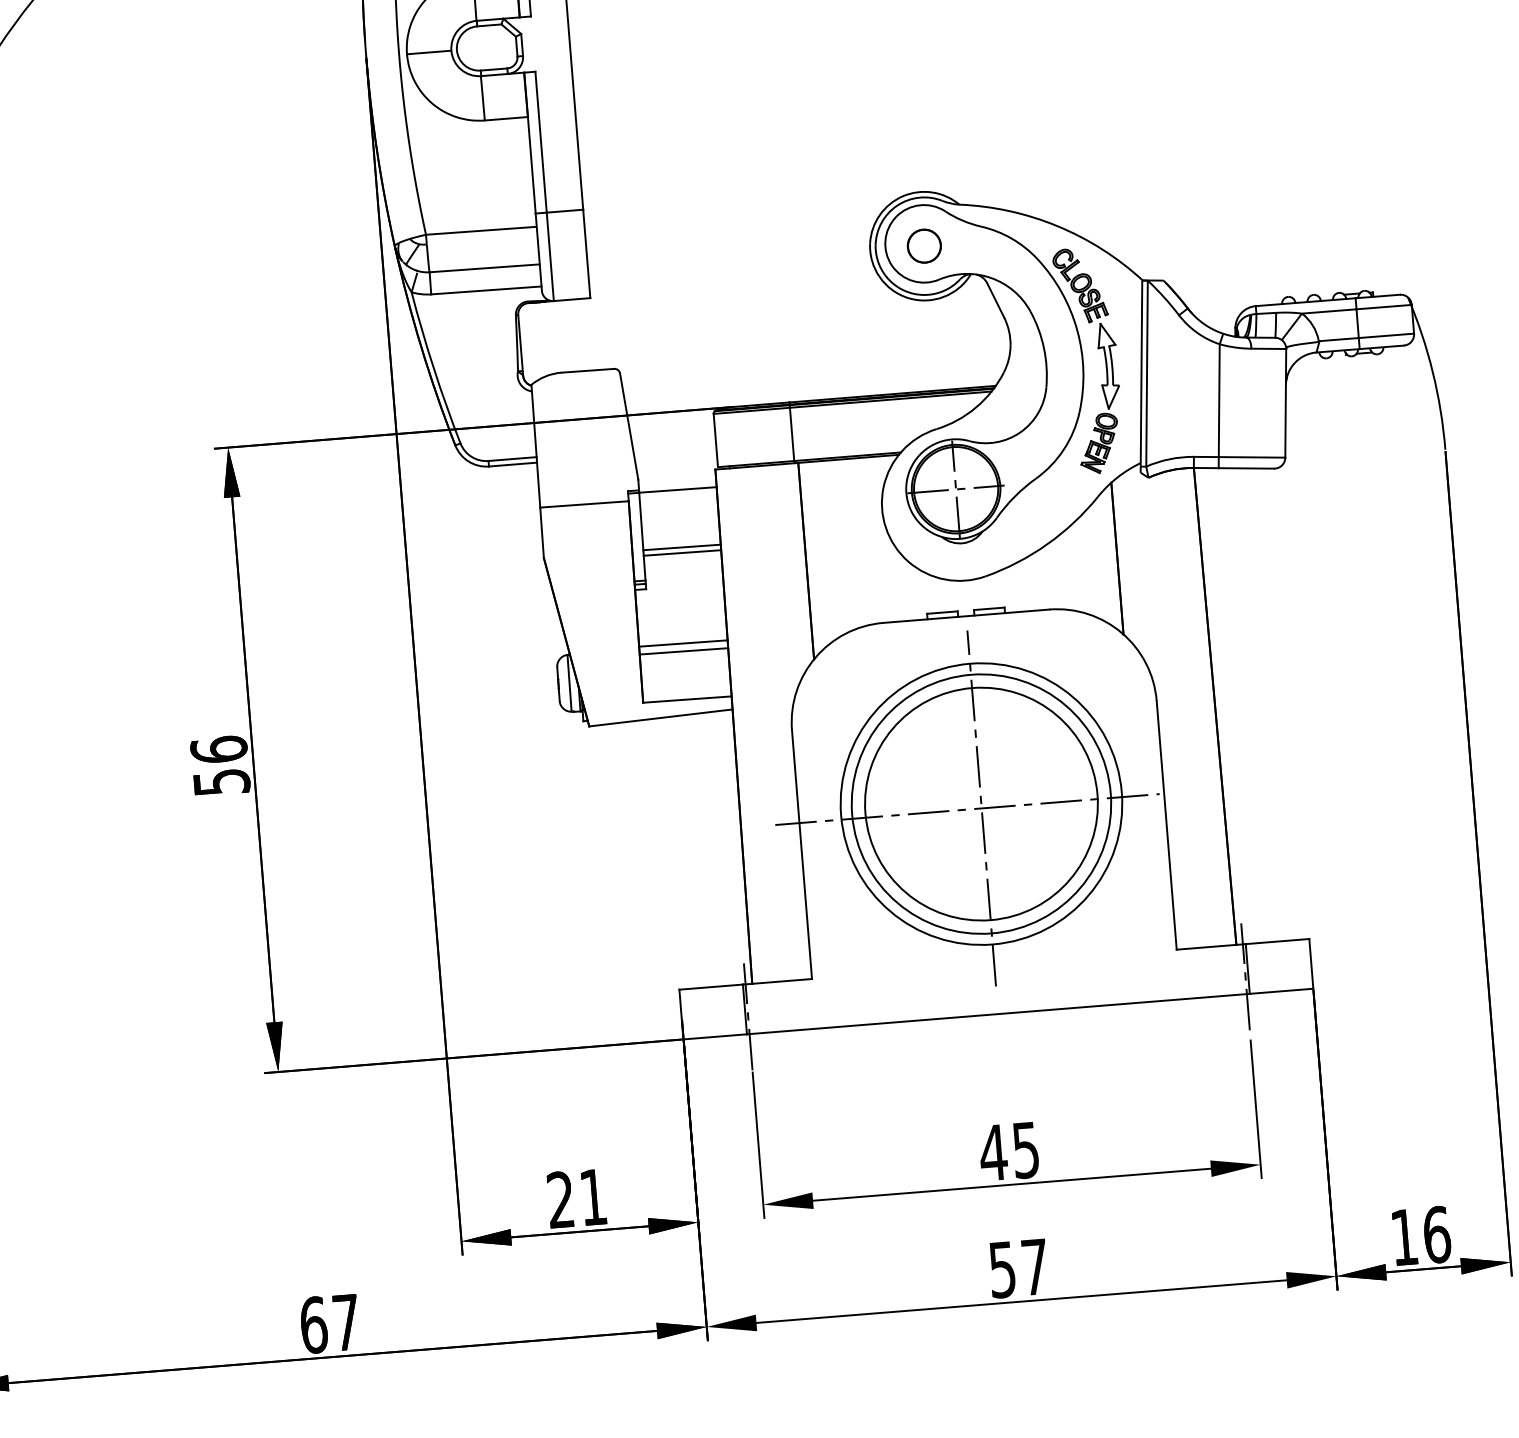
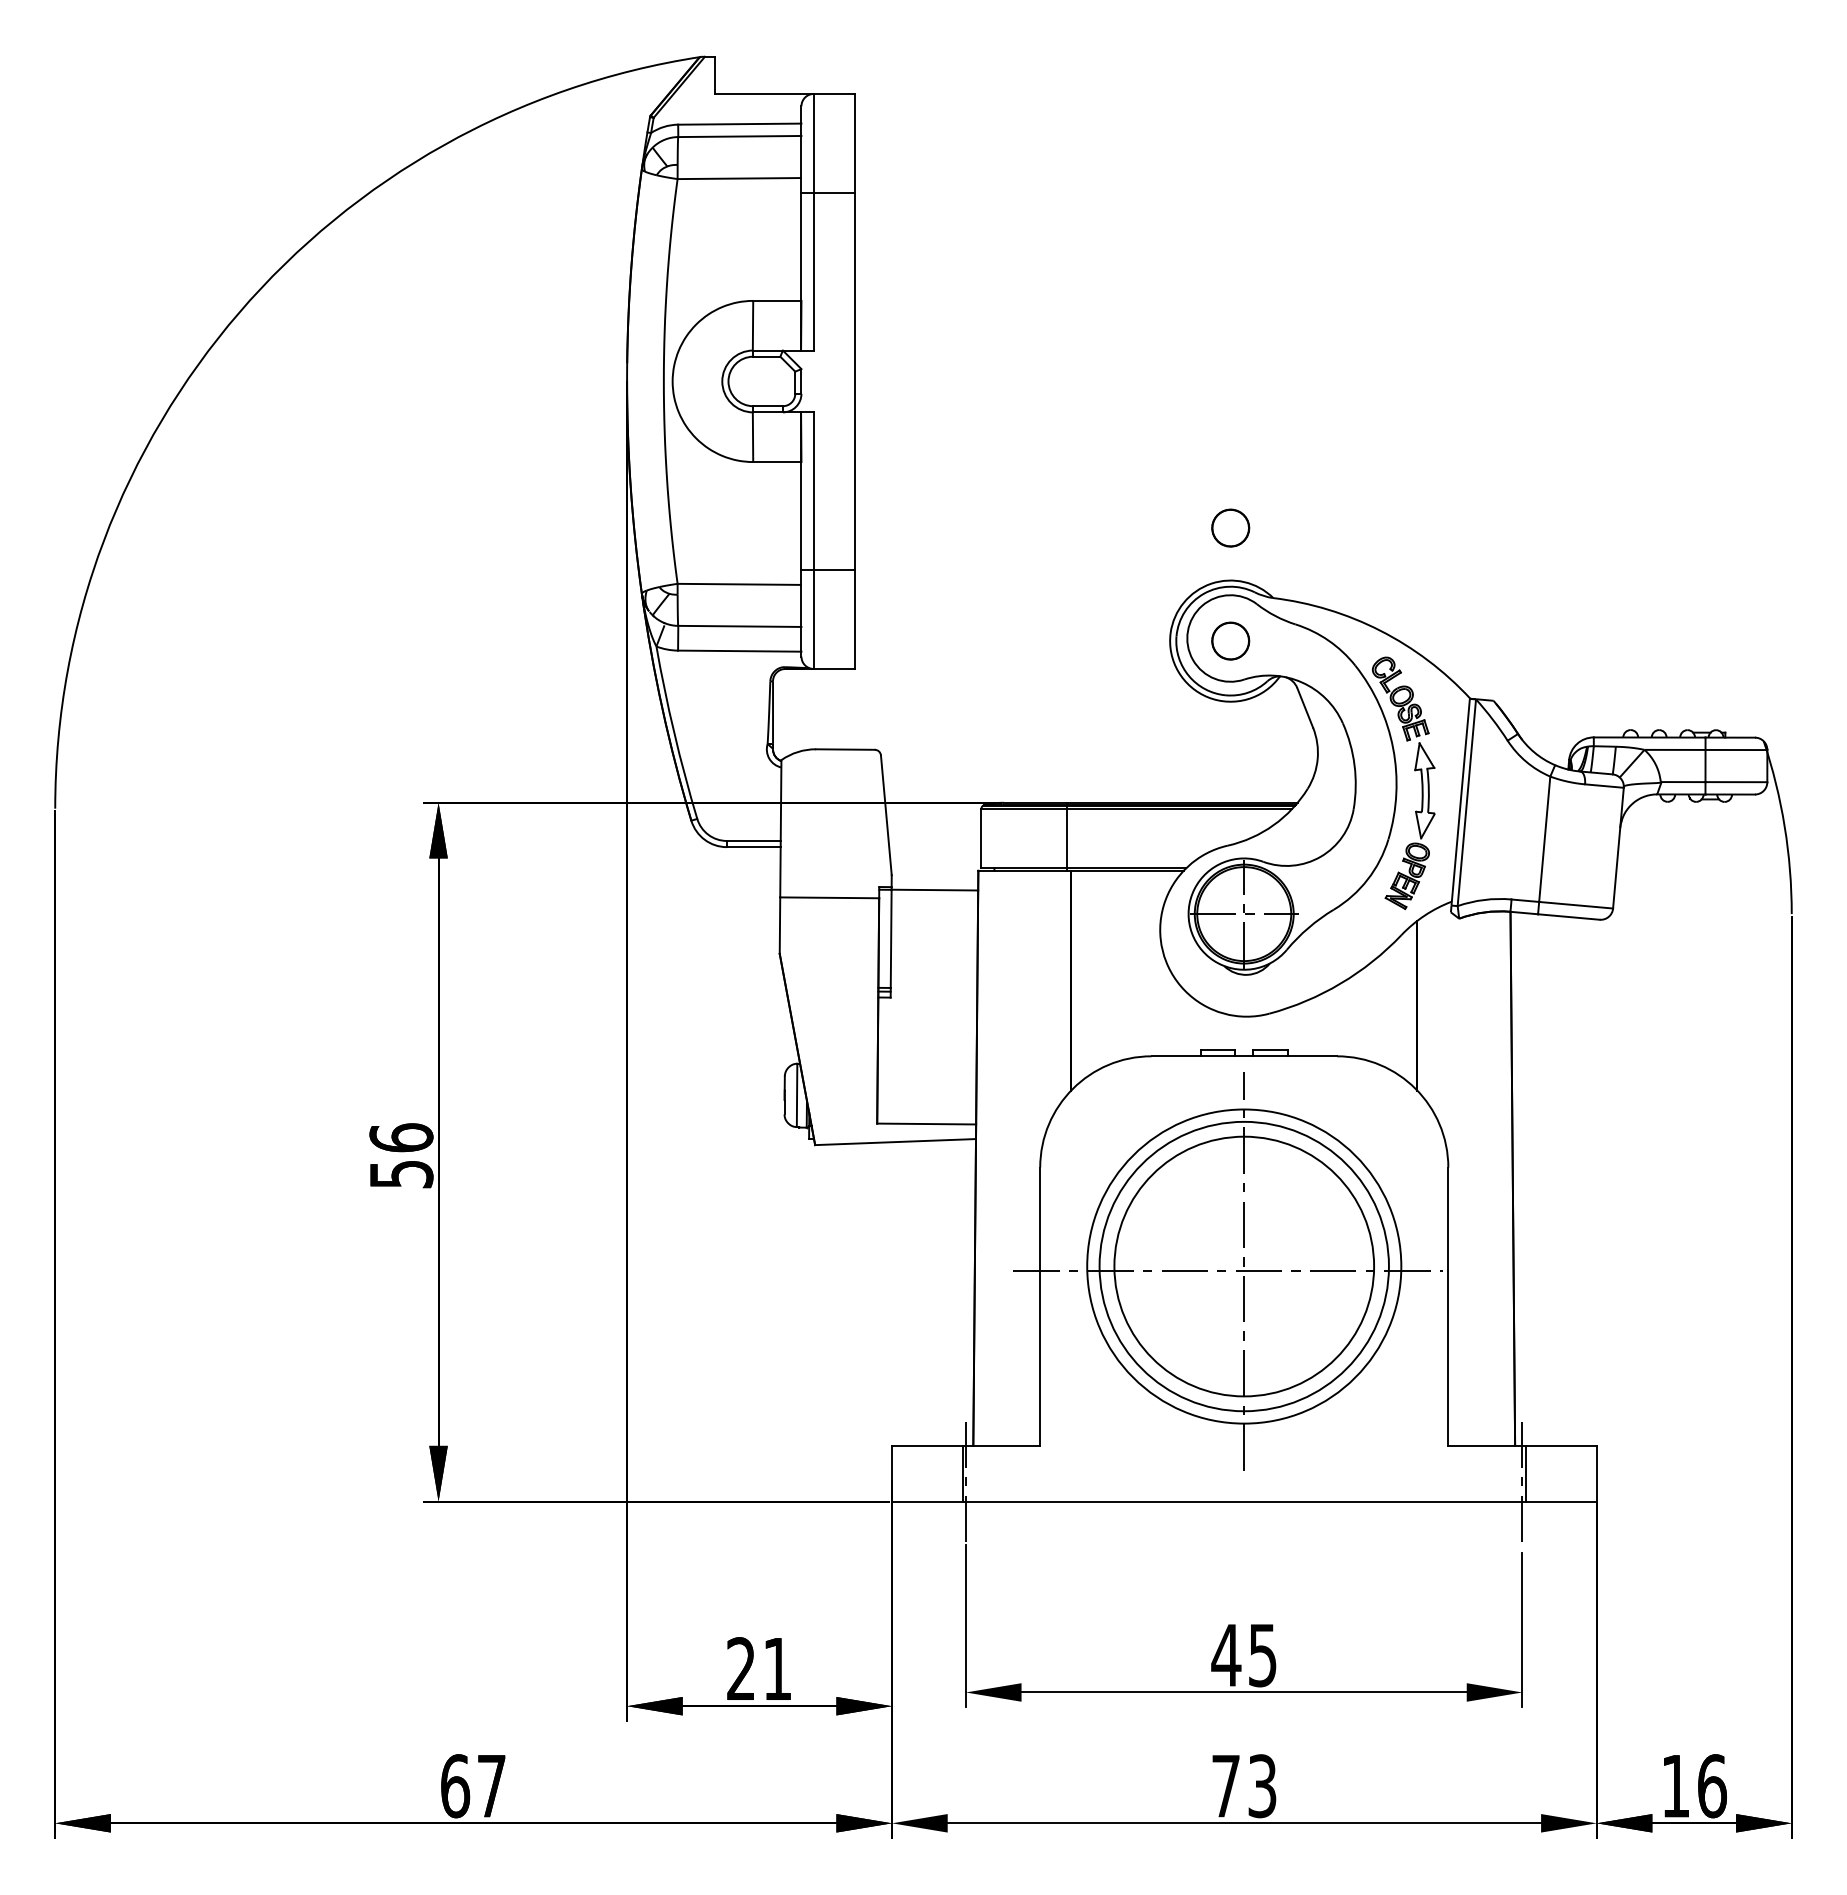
line: (428, 52) -> (696, 381), removed
part: (916, 144) -> (1230, 527), added
line: (682, 547) -> (934, 954), removed
line: (682, 552) -> (934, 960), removed
line: (682, 642) -> (926, 1060), removed
line: (683, 650) -> (926, 1069), removed
text: (1019, 1268) -> (1244, 1786), 57 -> 73

